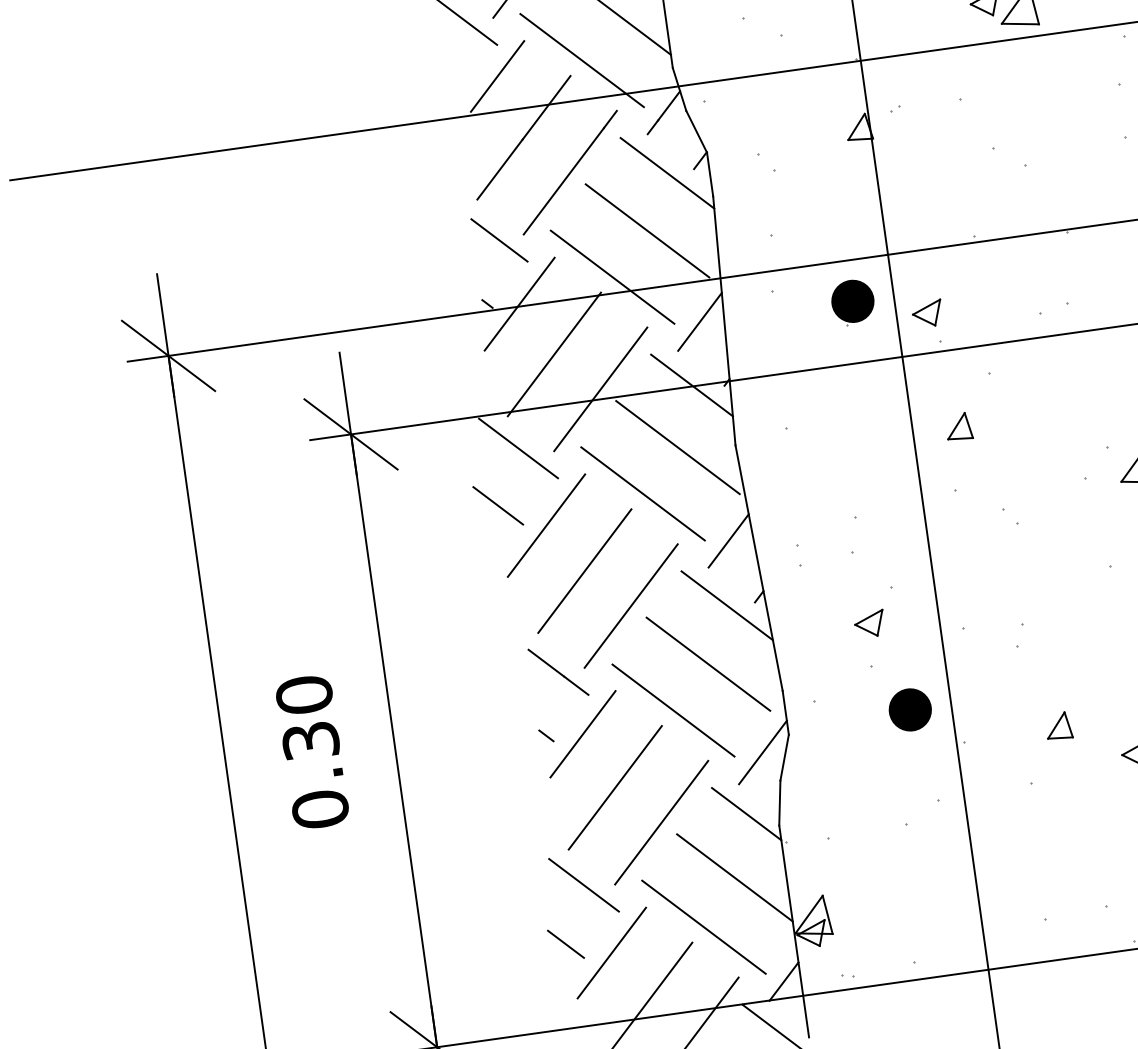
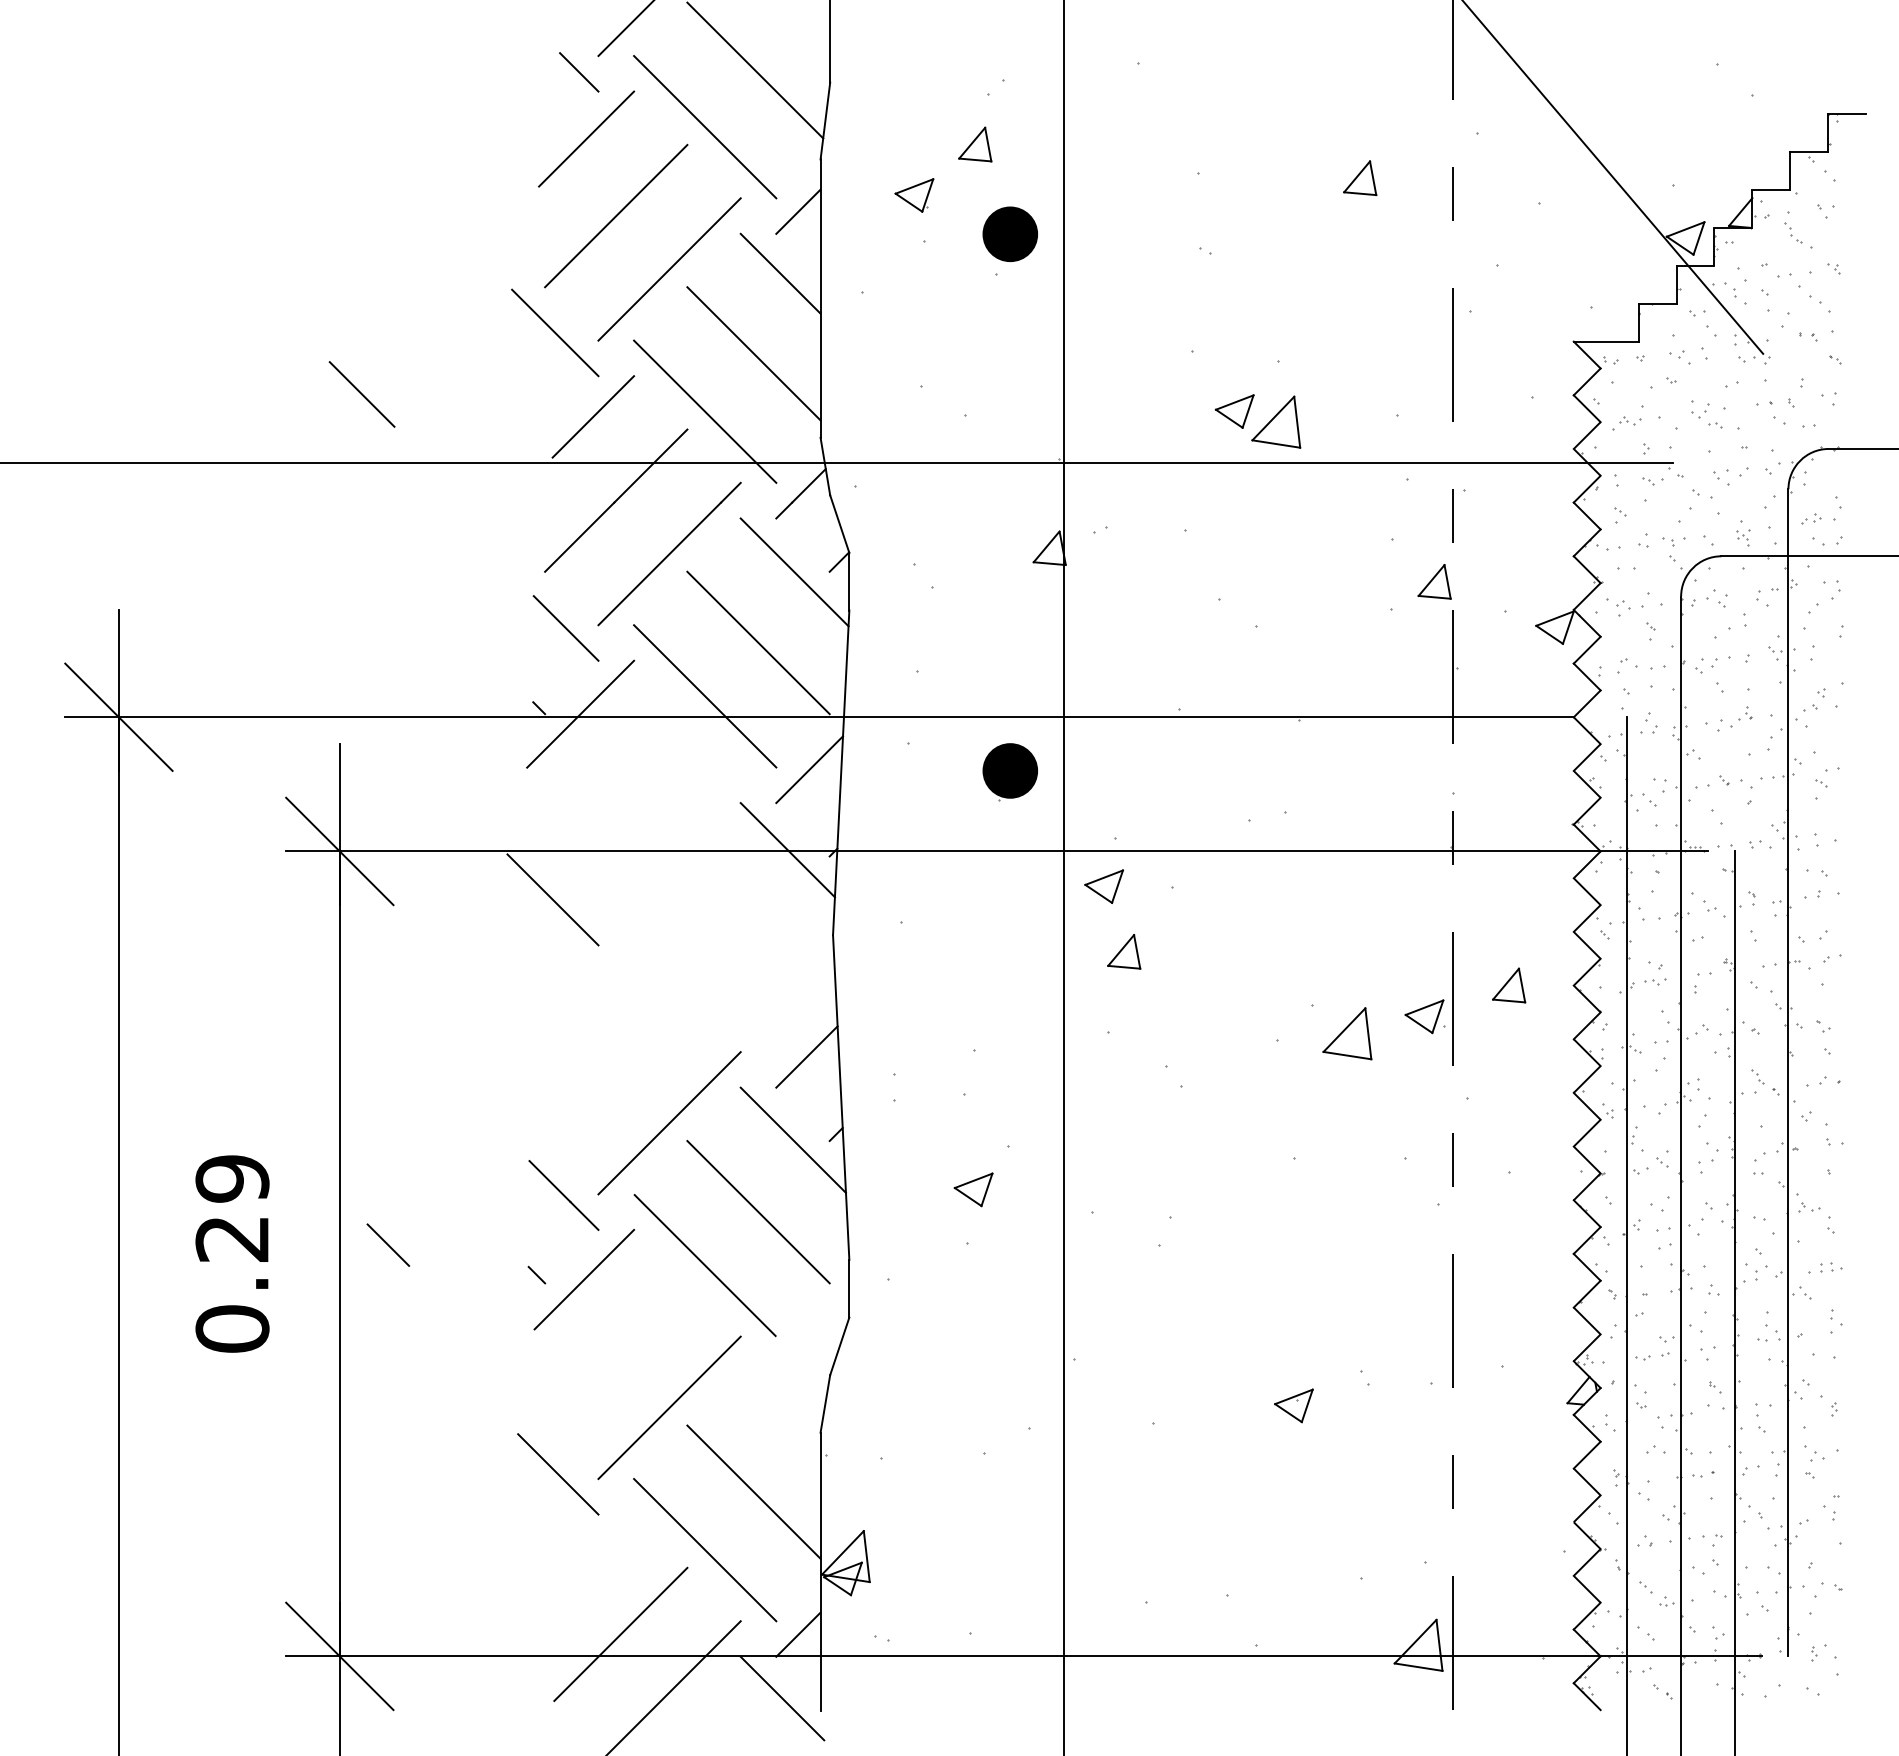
line: (318, 84) -> (361, 394), added
part: (927, 313) -> (1103, 886), moved
line: (554, 354) -> (616, 785), removed
line: (600, 389) -> (669, 838), removed
line: (677, 447) -> (758, 927), removed
line: (643, 493) -> (705, 980), removed
line: (498, 505) -> (516, 969), removed
line: (546, 525) -> (575, 1004), removed
line: (585, 570) -> (616, 1069), removed
part: (910, 709) -> (1010, 1307), removed
text: (307, 717) -> (232, 1208), 0.30 -> 0.29
part: (1058, 726) -> (1198, 1355), removed
line: (762, 752) -> (812, 1335), removed
line: (615, 787) -> (616, 1354), removed
line: (746, 814) -> (780, 1412), removed
line: (566, 943) -> (388, 1244), moved
line: (611, 952) -> (581, 1566), removed

